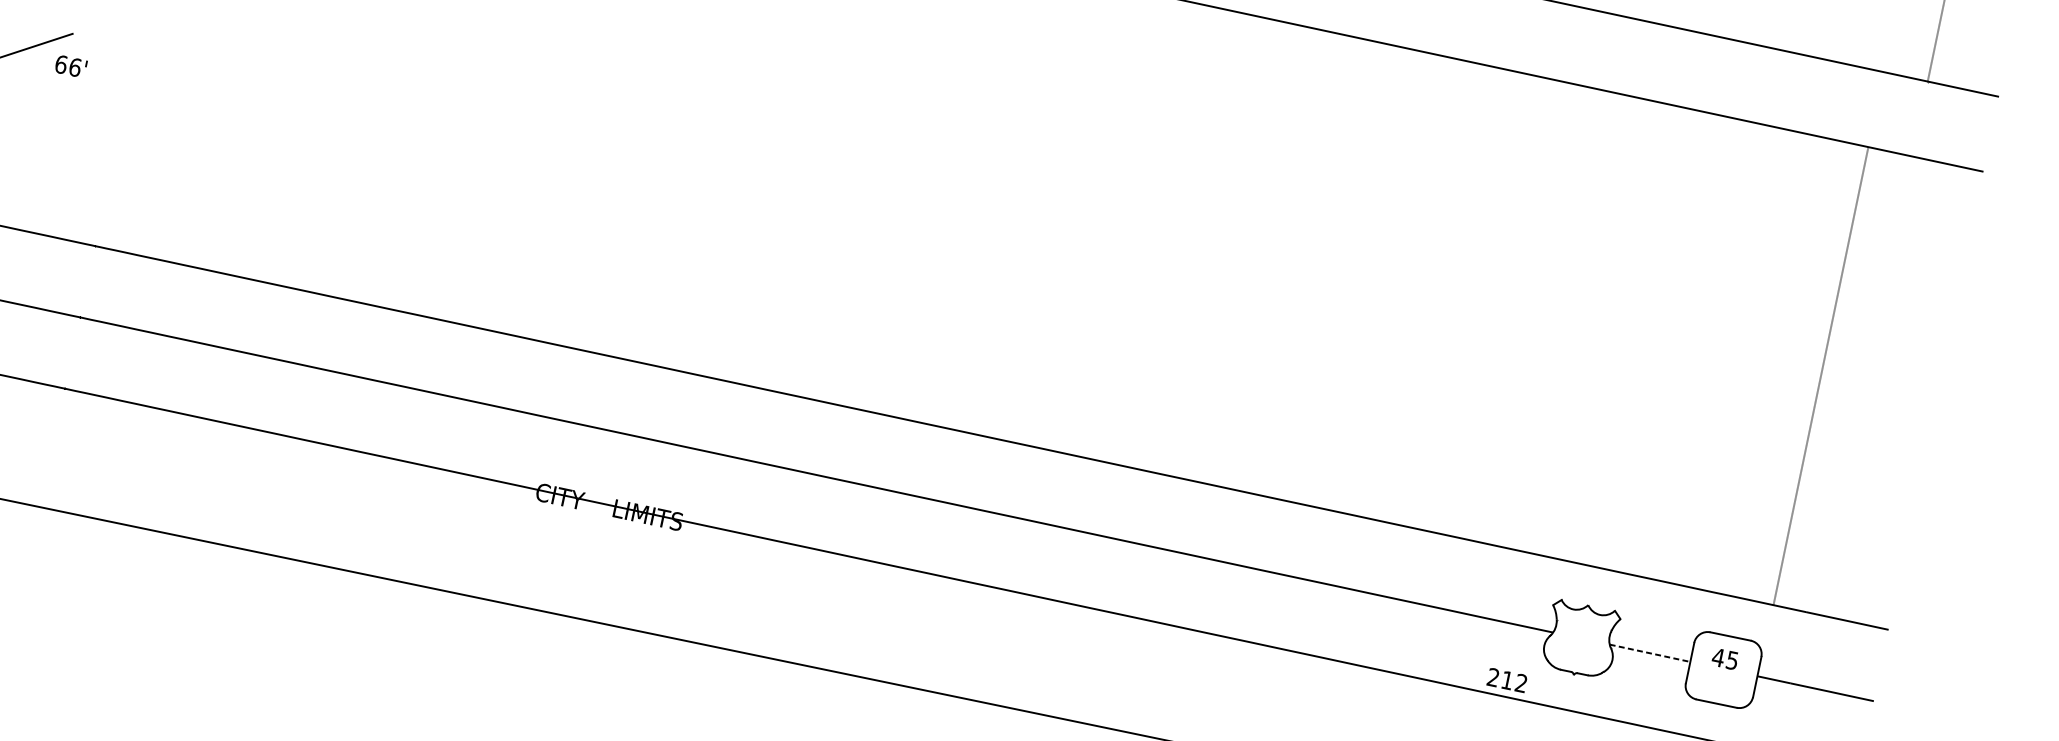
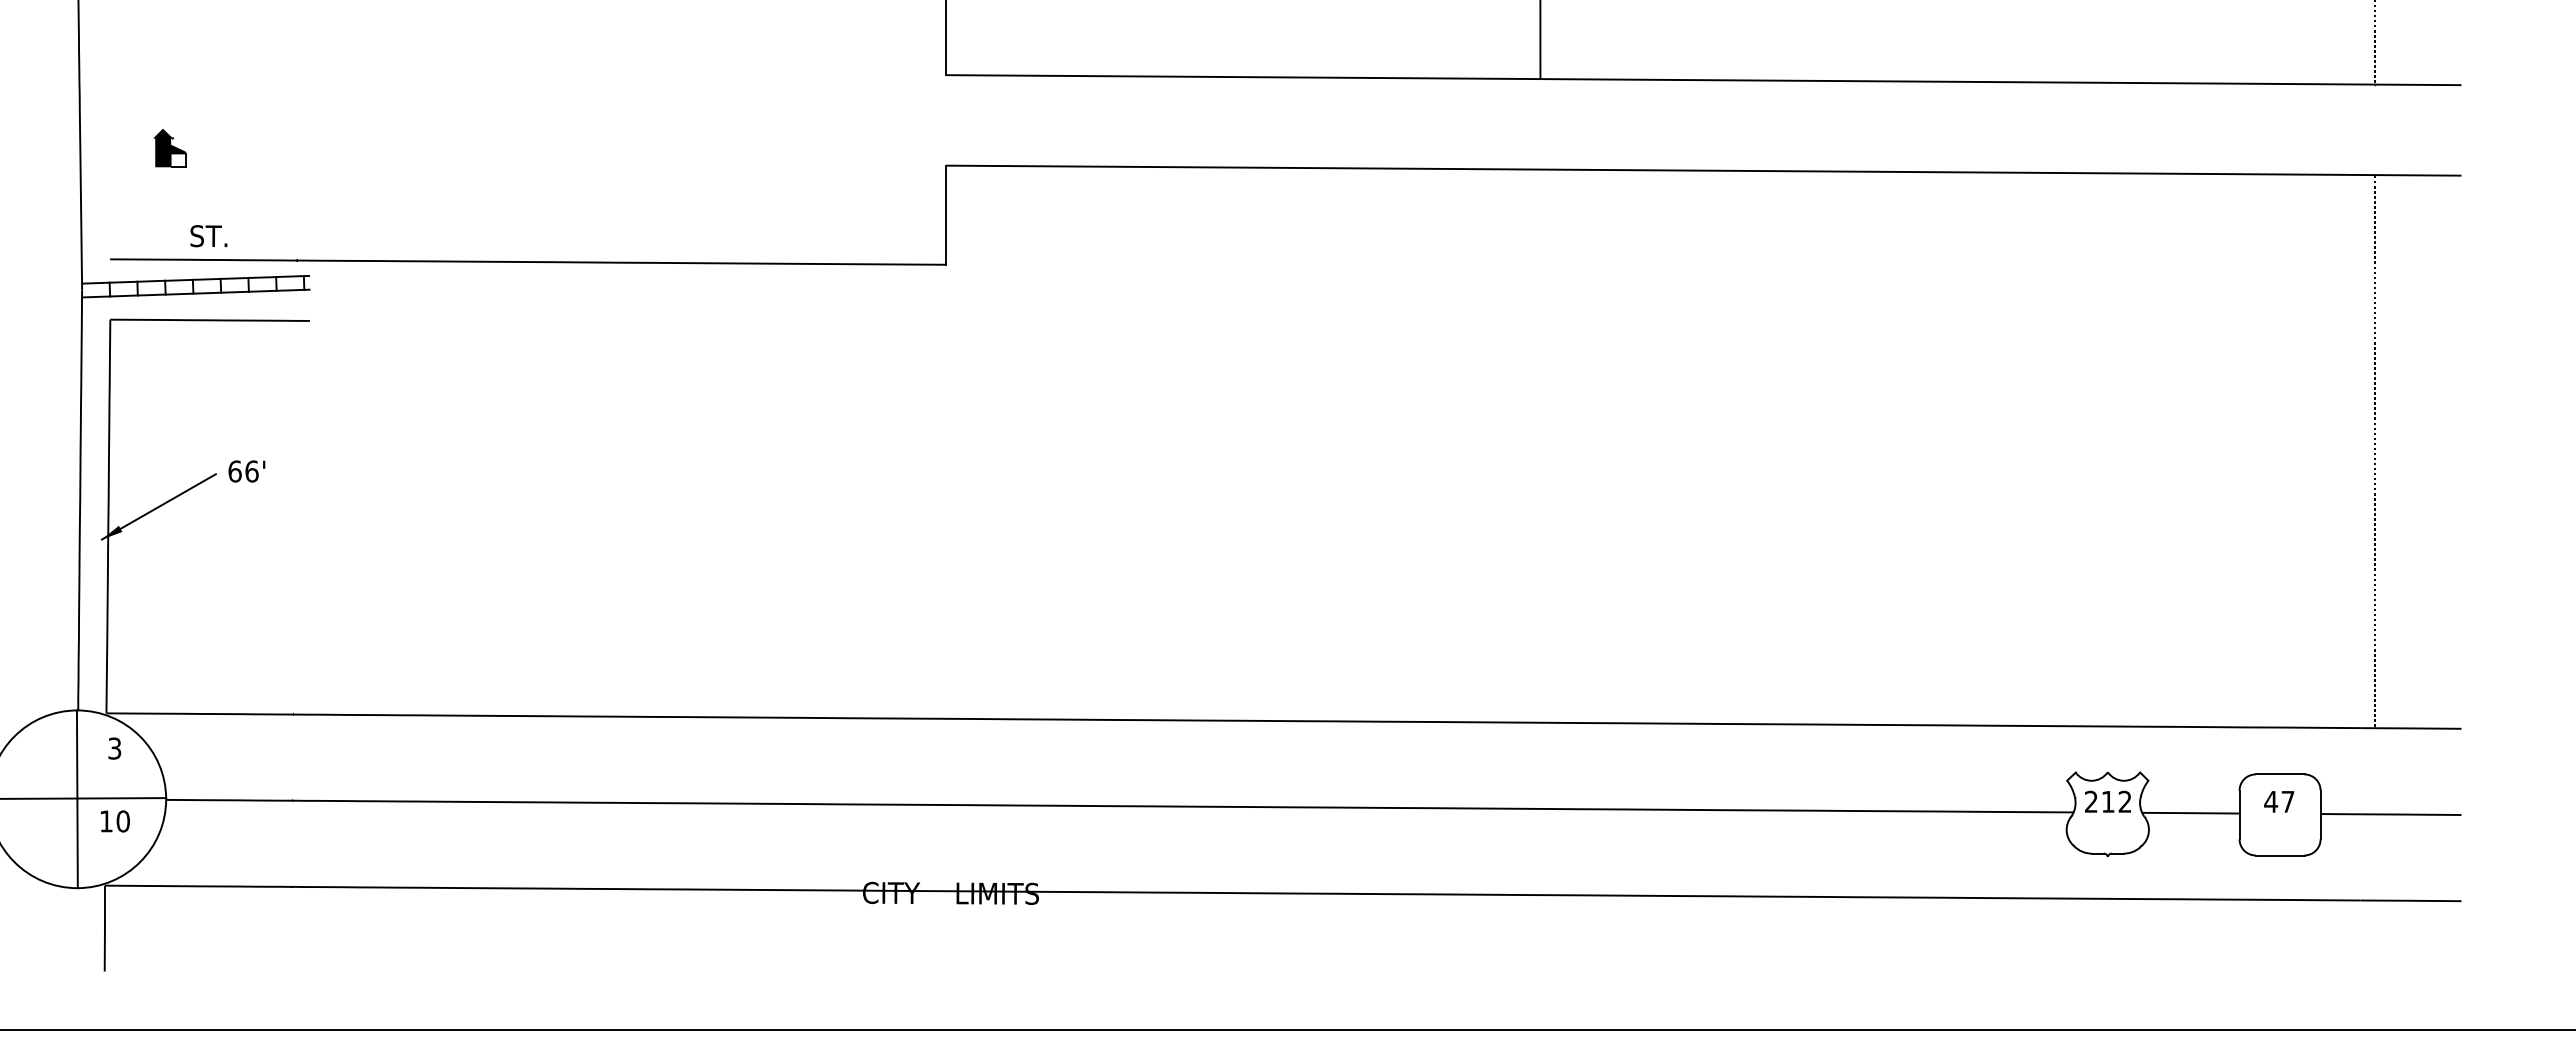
text: (70, 66) -> (246, 471), moved
line: (1821, 376) -> (2375, 451), moved
line: (1650, 653) -> (2191, 813), dashed -> solid
text: (1732, 660) -> (2287, 801), 45 -> 47
text: (1506, 680) -> (2107, 801), moved

